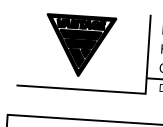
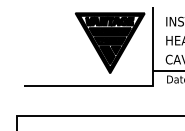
part: (80, 45) -> (110, 42), moved

